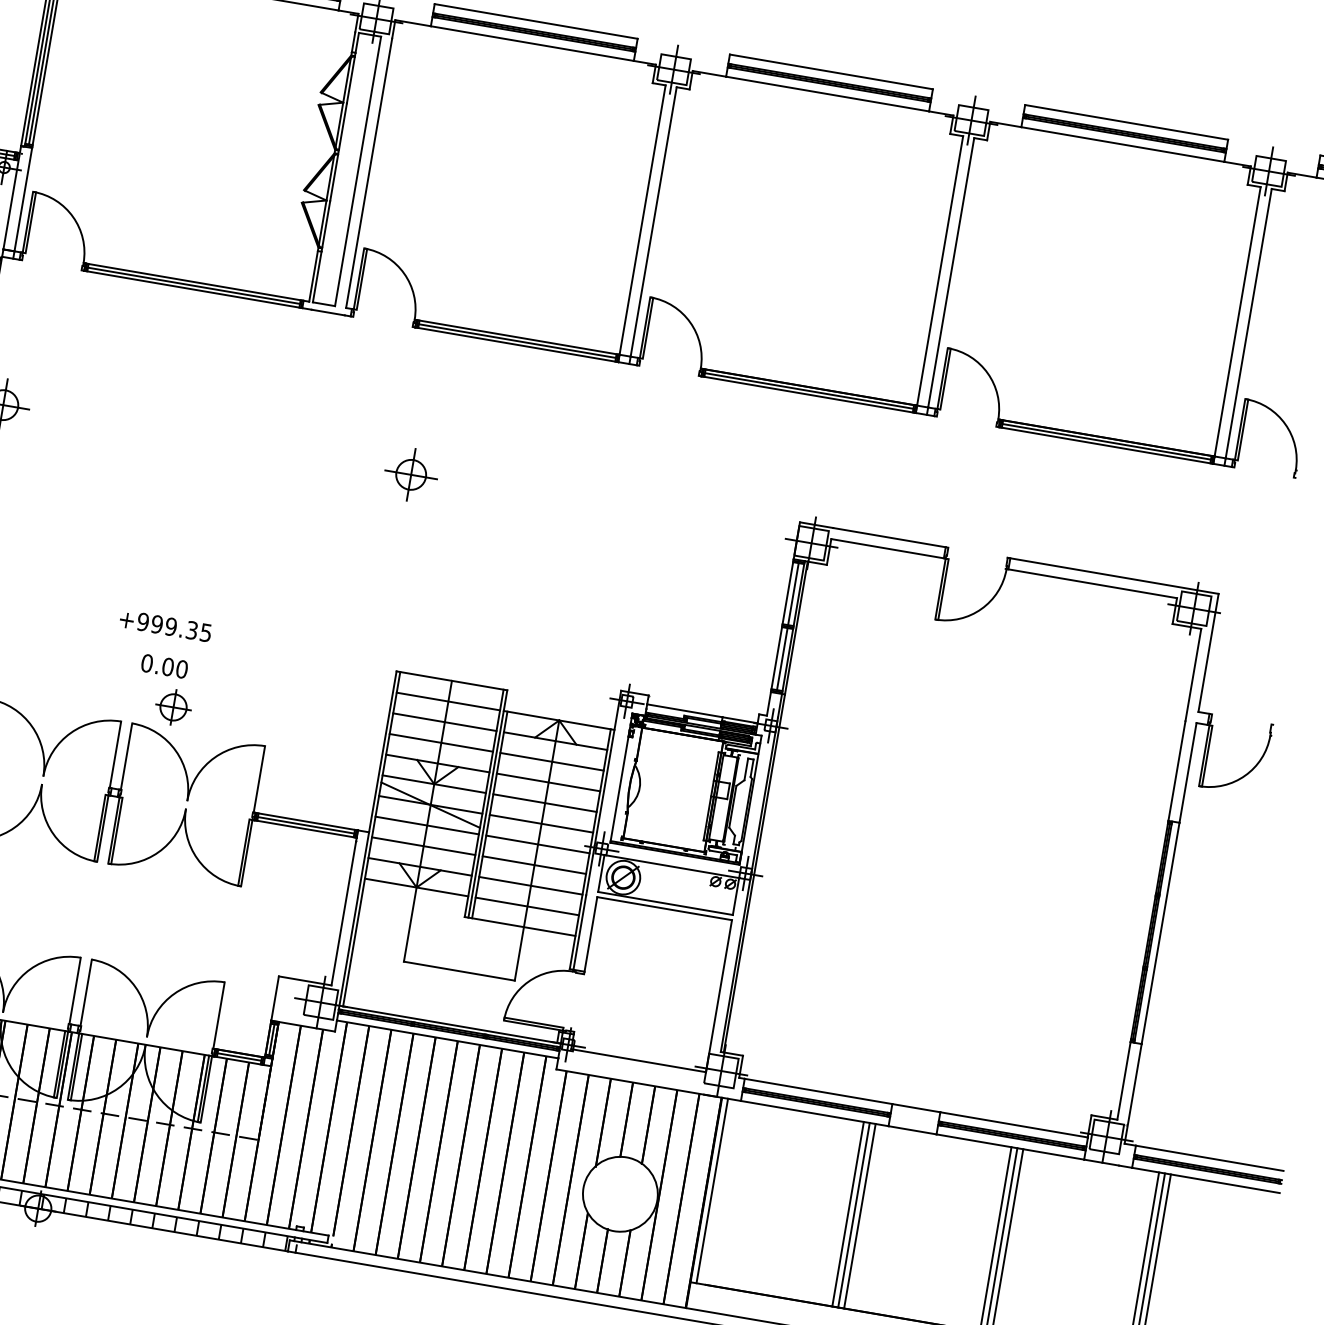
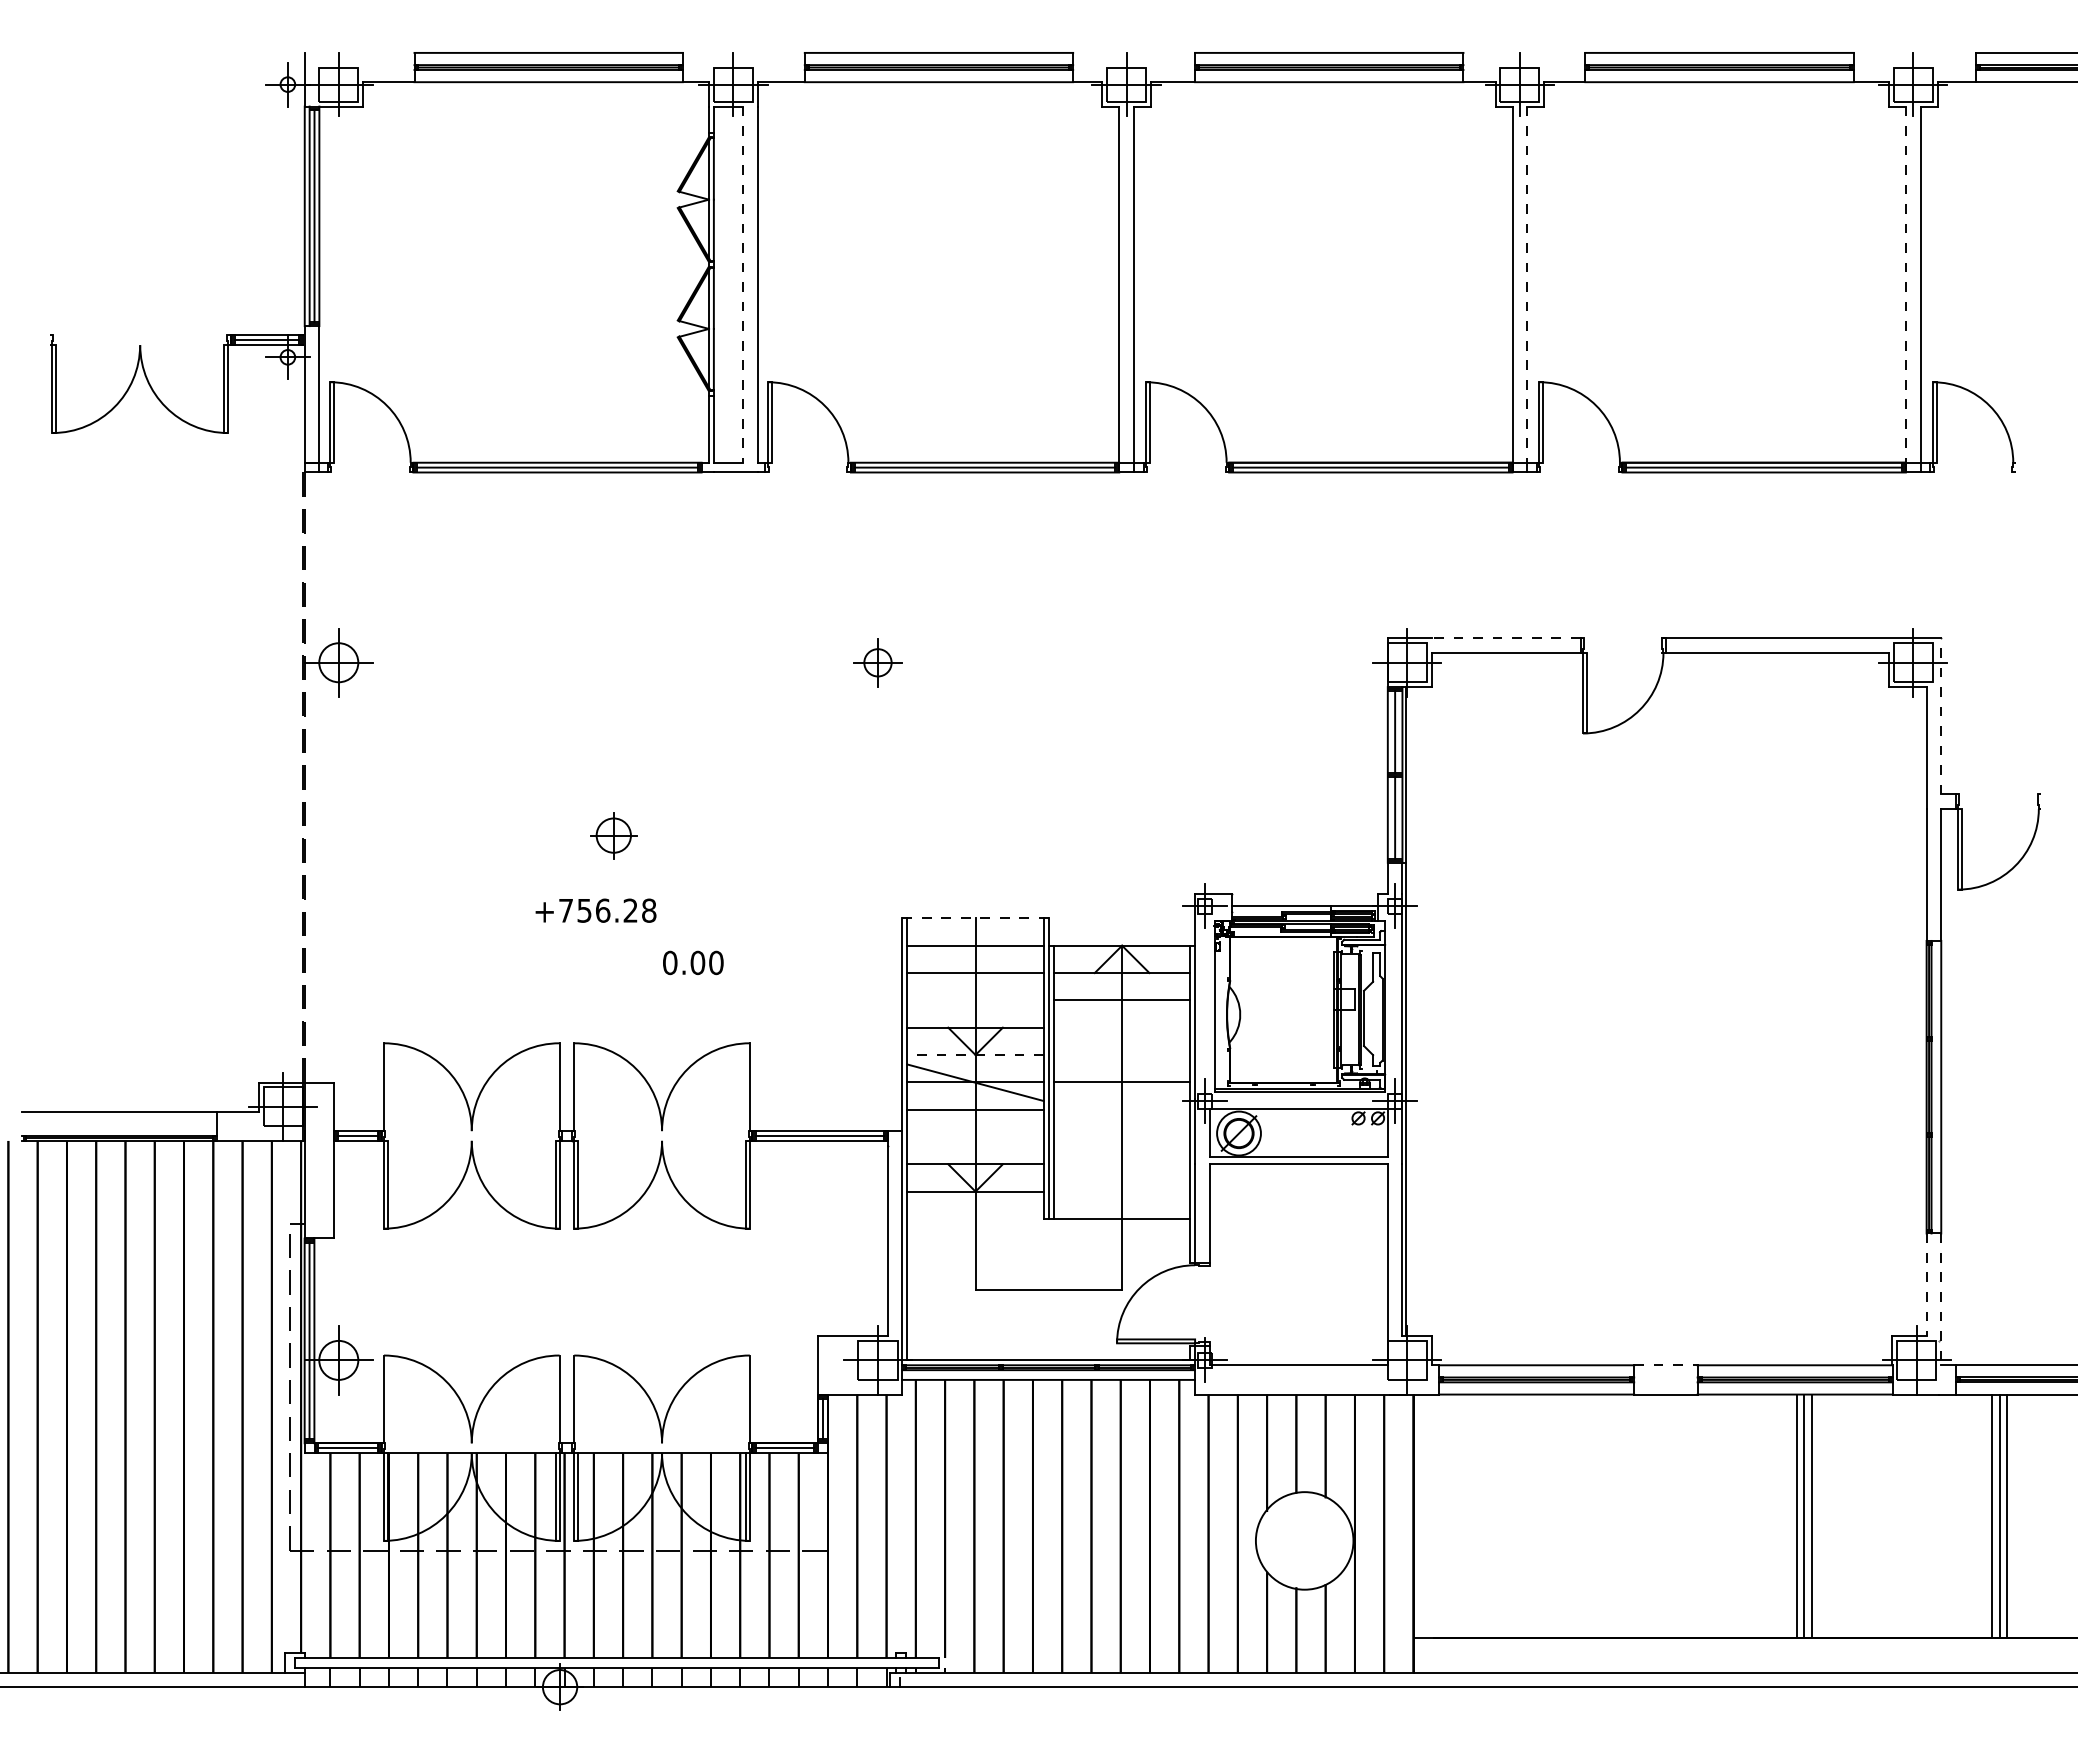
line: (358, 172) -> (743, 285), solid -> dashed
line: (951, 273) -> (1527, 285), solid -> dashed
line: (1237, 322) -> (1905, 285), solid -> dashed
part: (410, 474) -> (877, 662), size x0.7
line: (888, 537) -> (1505, 638), solid -> dashed
text: (174, 627) -> (607, 910), +999.35 -> +756.28
line: (1208, 652) -> (1941, 715), solid -> dashed
text: (164, 666) -> (693, 962), moved
line: (452, 681) -> (976, 918), solid -> dashed
part: (173, 707) -> (613, 835), moved
line: (441, 742) -> (975, 1000), removed
line: (548, 782) -> (1121, 1027), removed
line: (434, 784) -> (975, 1055), solid -> dashed
line: (544, 803) -> (1121, 1055), removed
line: (537, 844) -> (1121, 1109), removed
line: (423, 845) -> (975, 1136), removed
line: (534, 864) -> (1121, 1136), removed
line: (530, 885) -> (1121, 1164), removed
line: (527, 906) -> (1121, 1191), removed
line: (1123, 1081) -> (1926, 1285), solid -> dashed
line: (1133, 1094) -> (1941, 1299), solid -> dashed
line: (916, 1108) -> (1665, 1365), solid -> dashed
line: (711, 1190) -> (1421, 1516), removed
line: (848, 1214) -> (1601, 1516), removed
line: (854, 1215) -> (1609, 1516), removed
line: (860, 1216) -> (1617, 1516), removed

